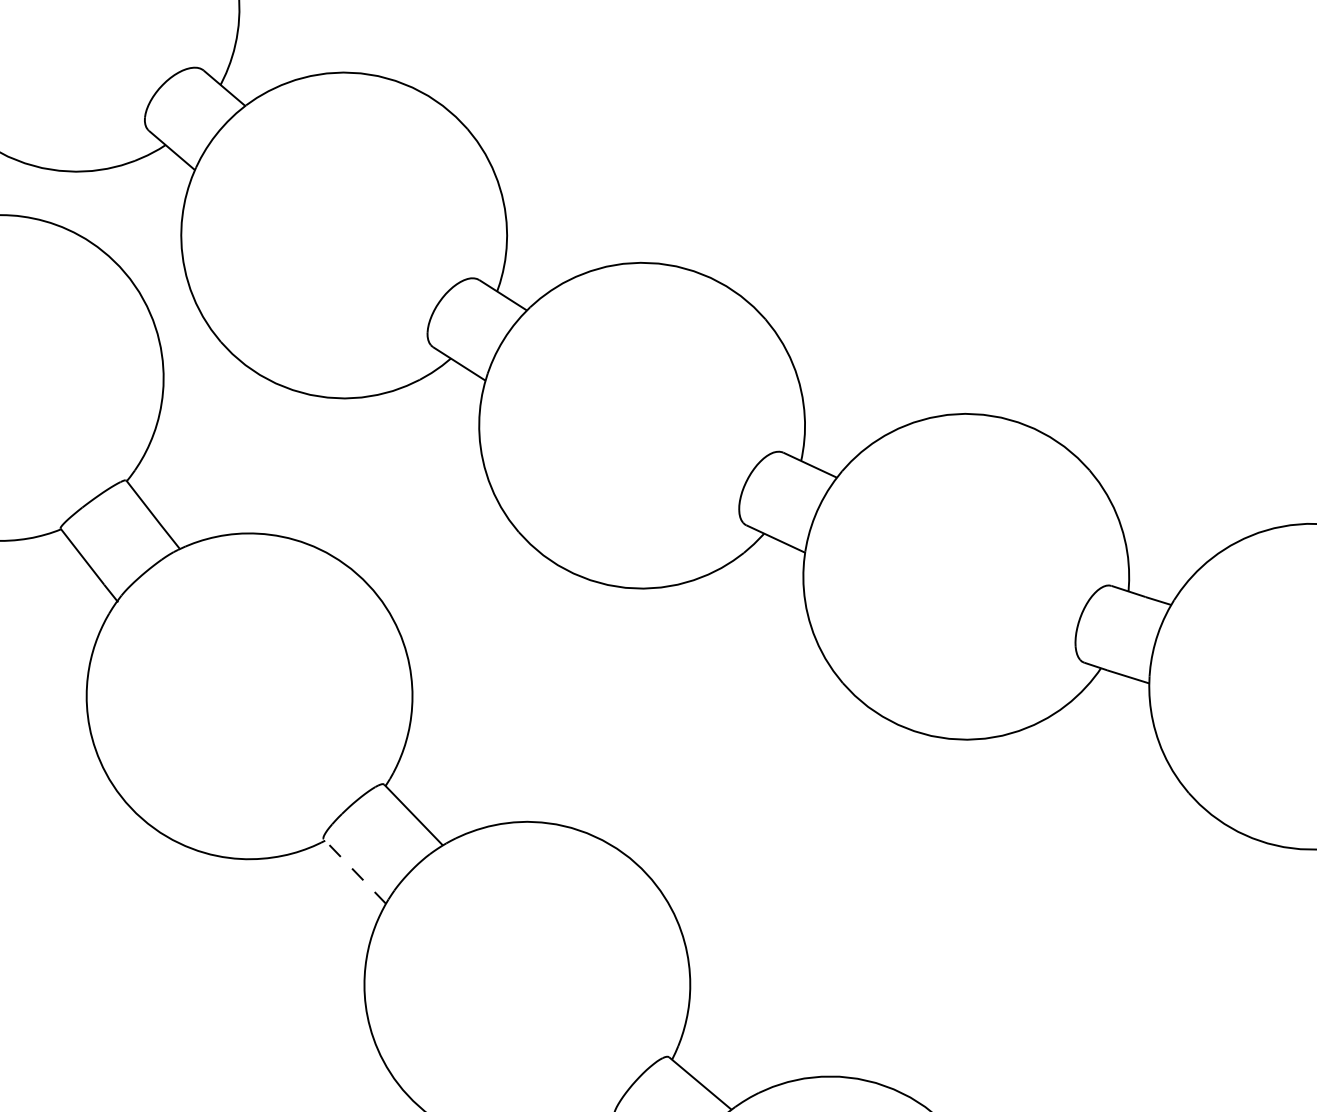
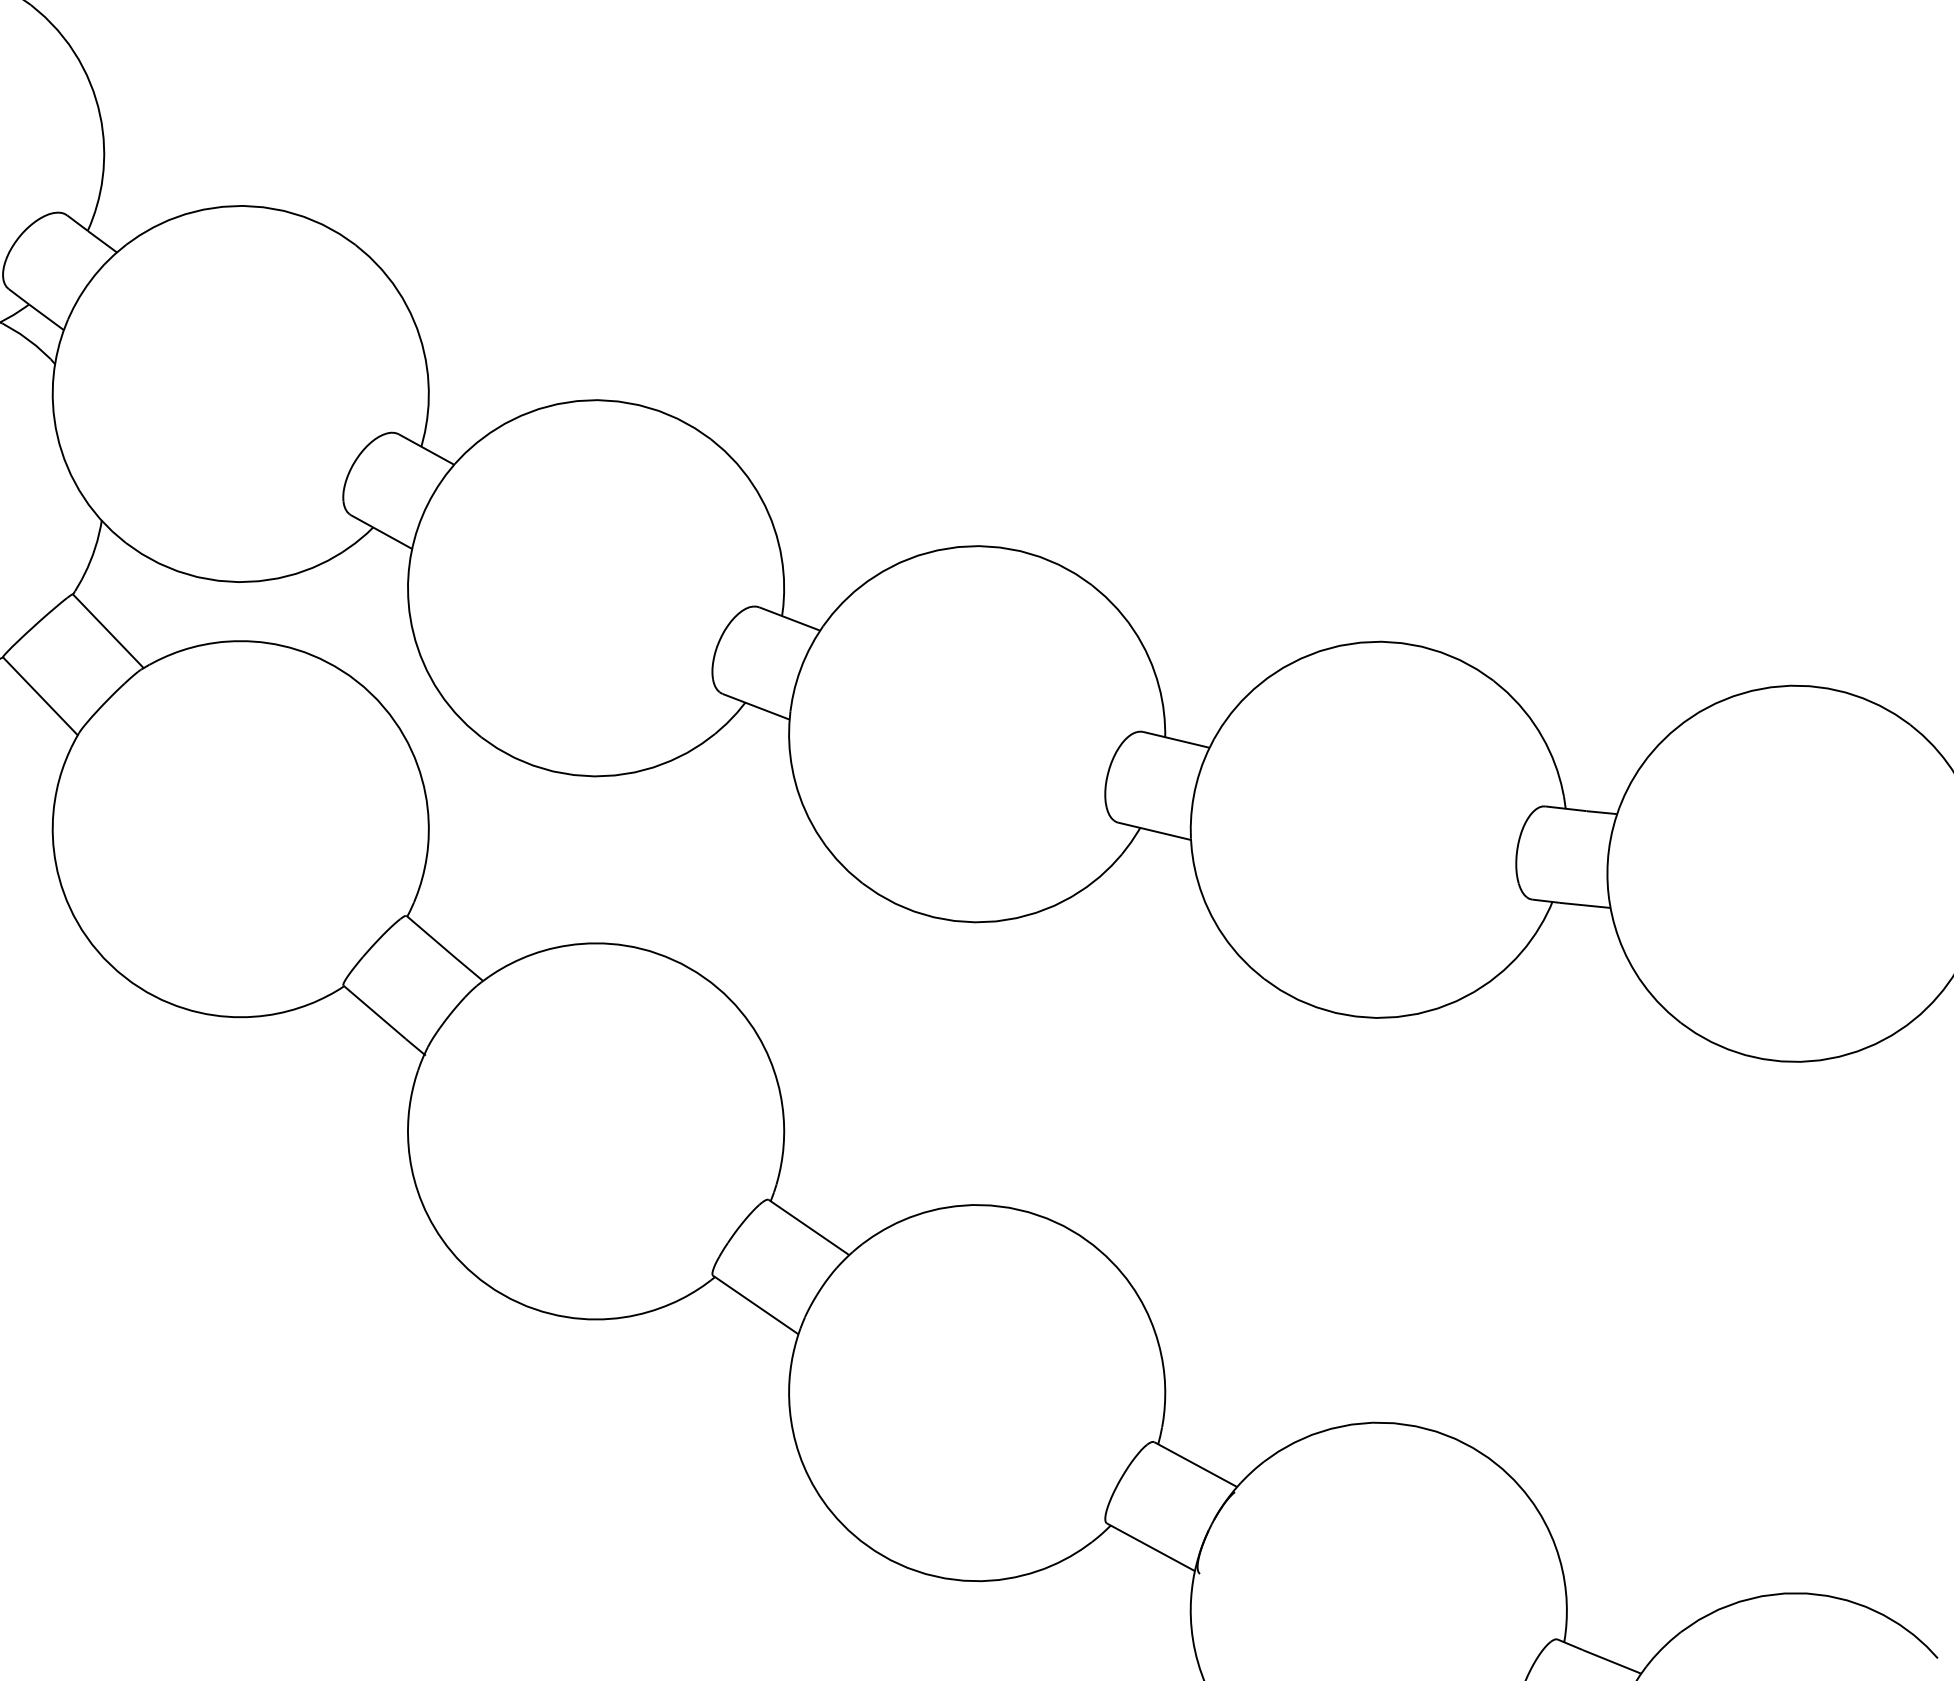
line: (354, 871) -> (755, 1305), dashed -> solid

